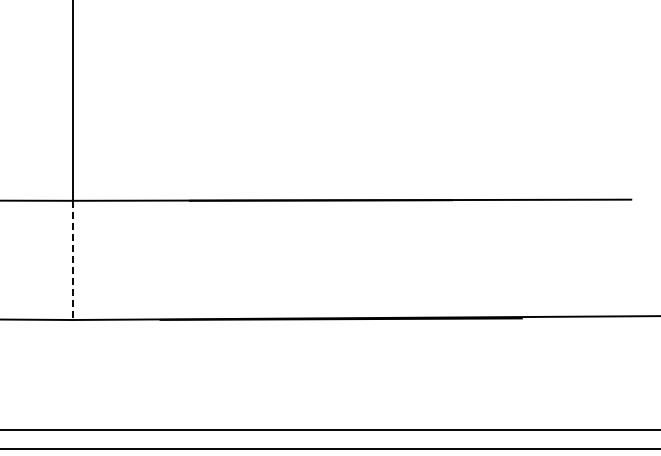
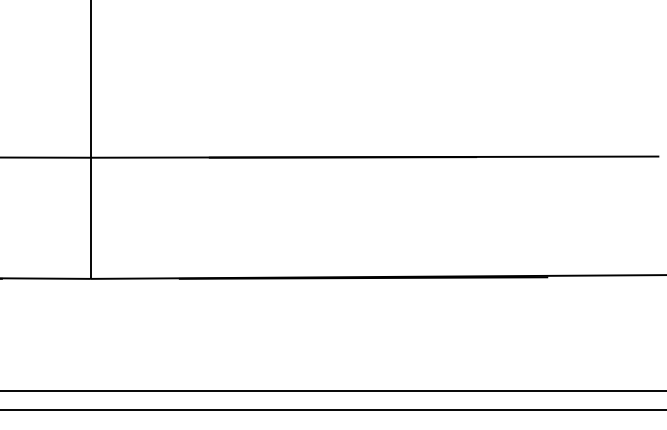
line: (73, 260) -> (91, 218), dashed -> solid

